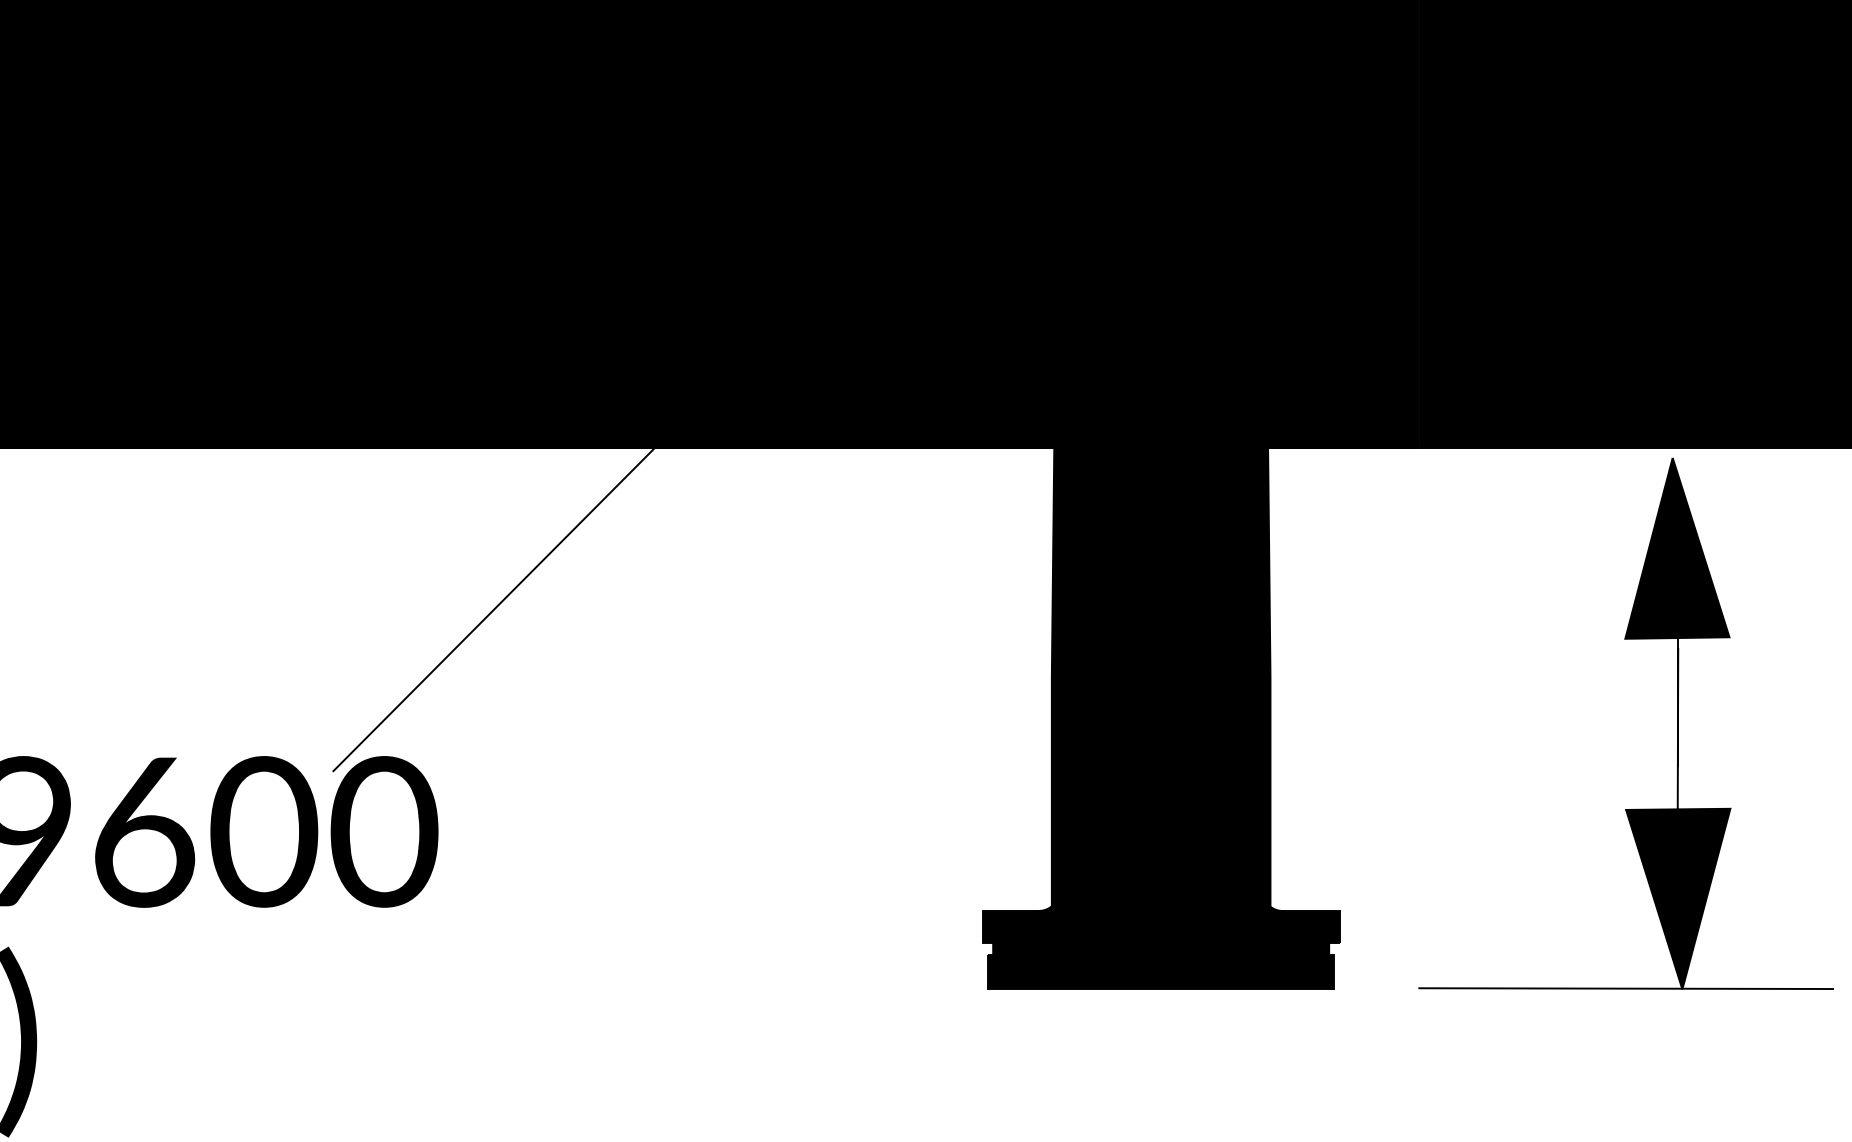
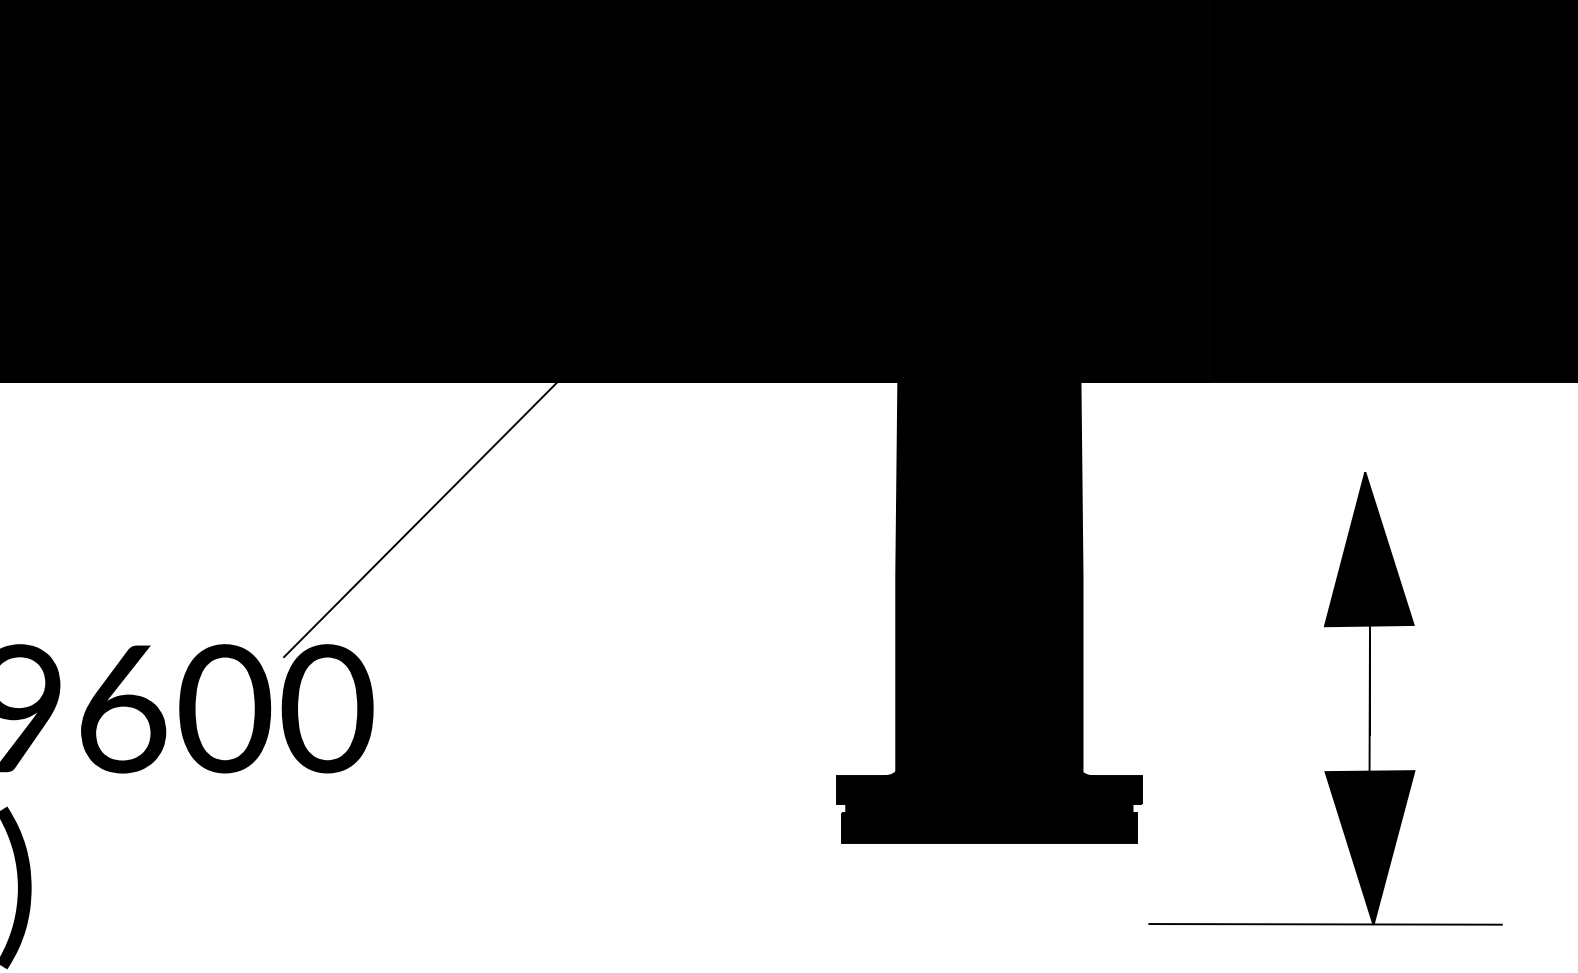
part: (1676, 723) -> (1368, 698), moved

